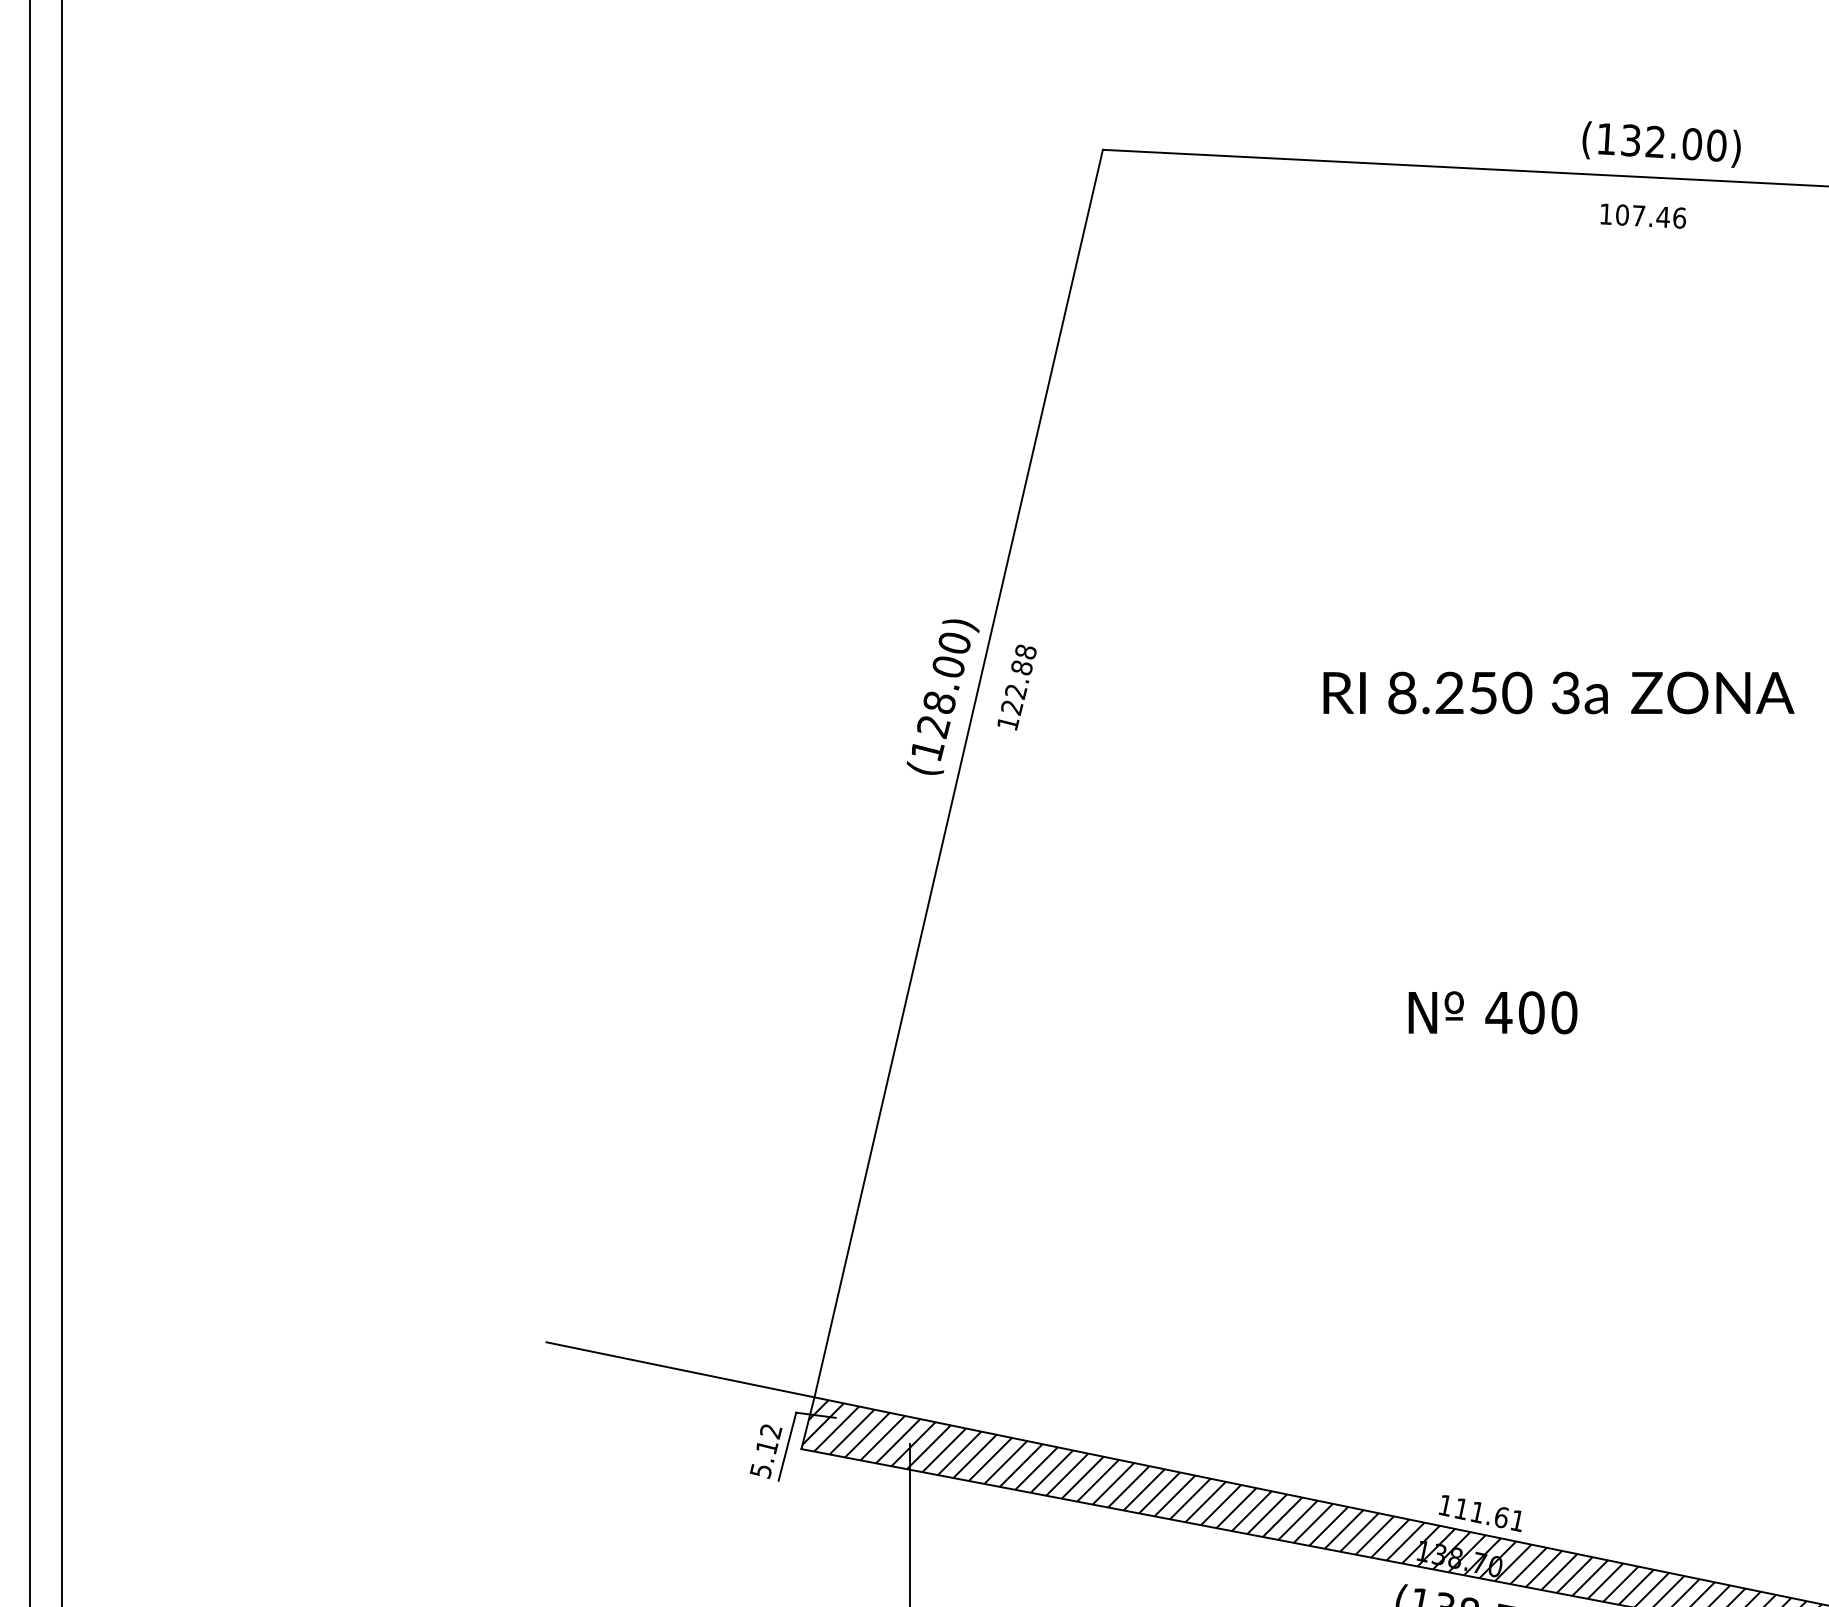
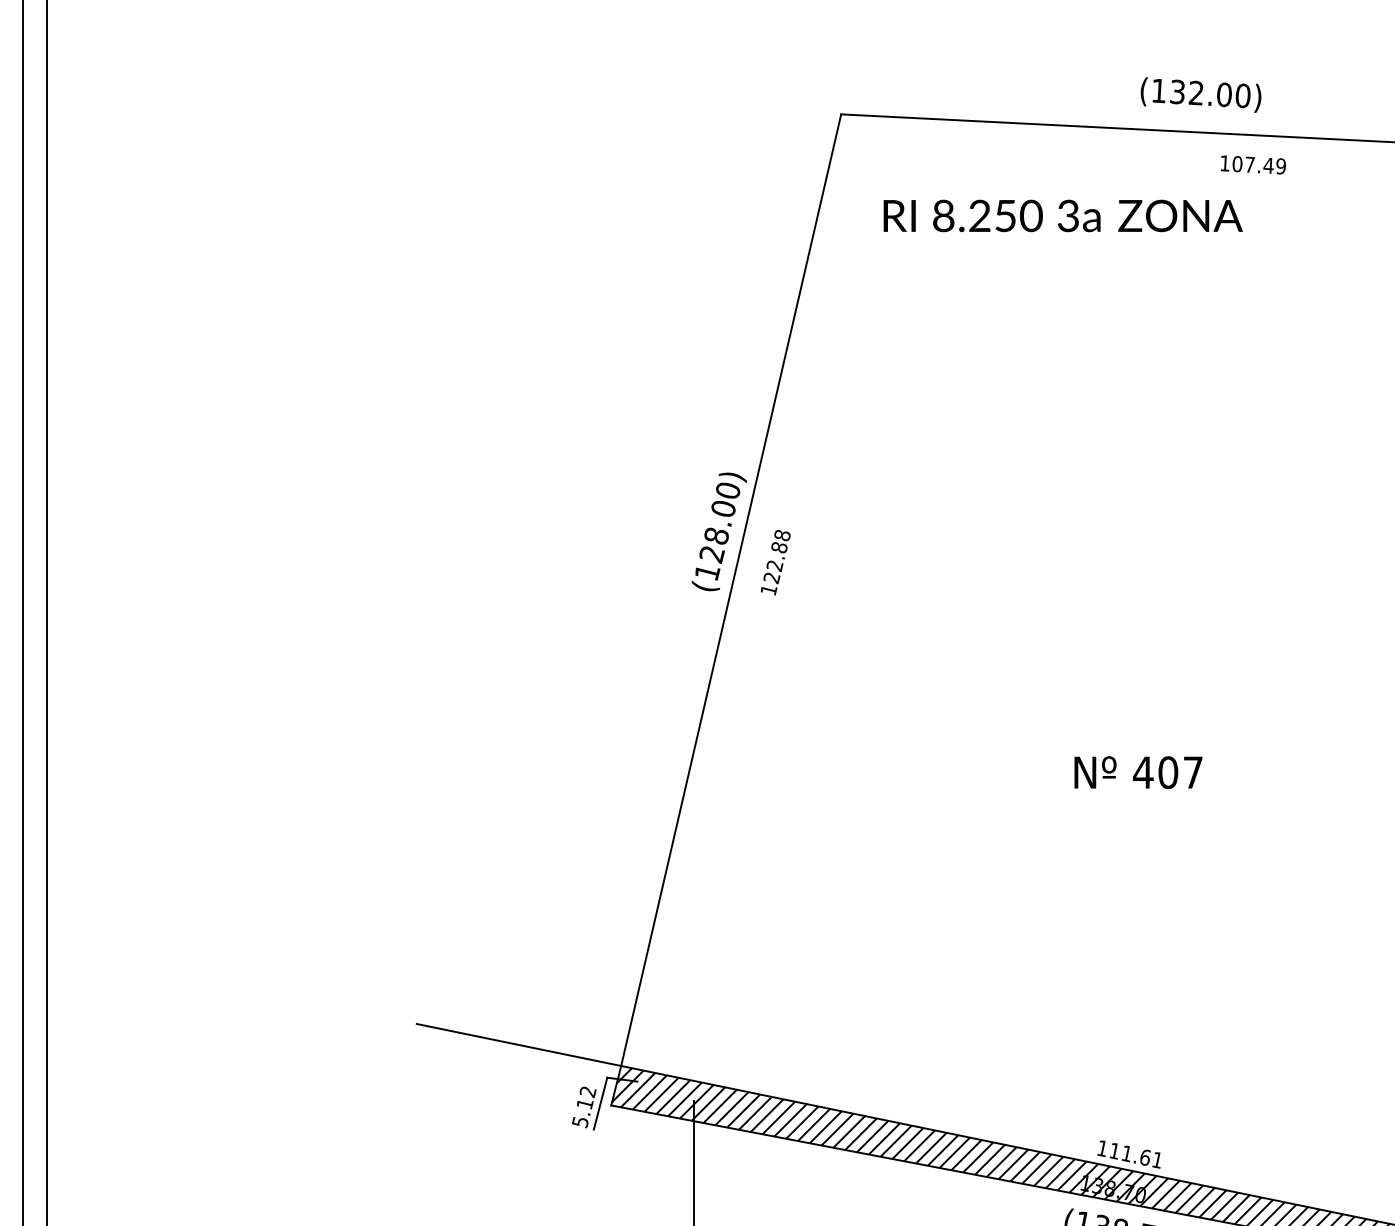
text: (1661, 144) -> (1200, 95), moved
text: (1679, 217) -> (1281, 165), 107.46 -> 107.49
text: (1016, 687) -> (775, 562), moved
text: (1558, 692) -> (1062, 215), moved
text: (1564, 1012) -> (1193, 772), 400 -> 407

